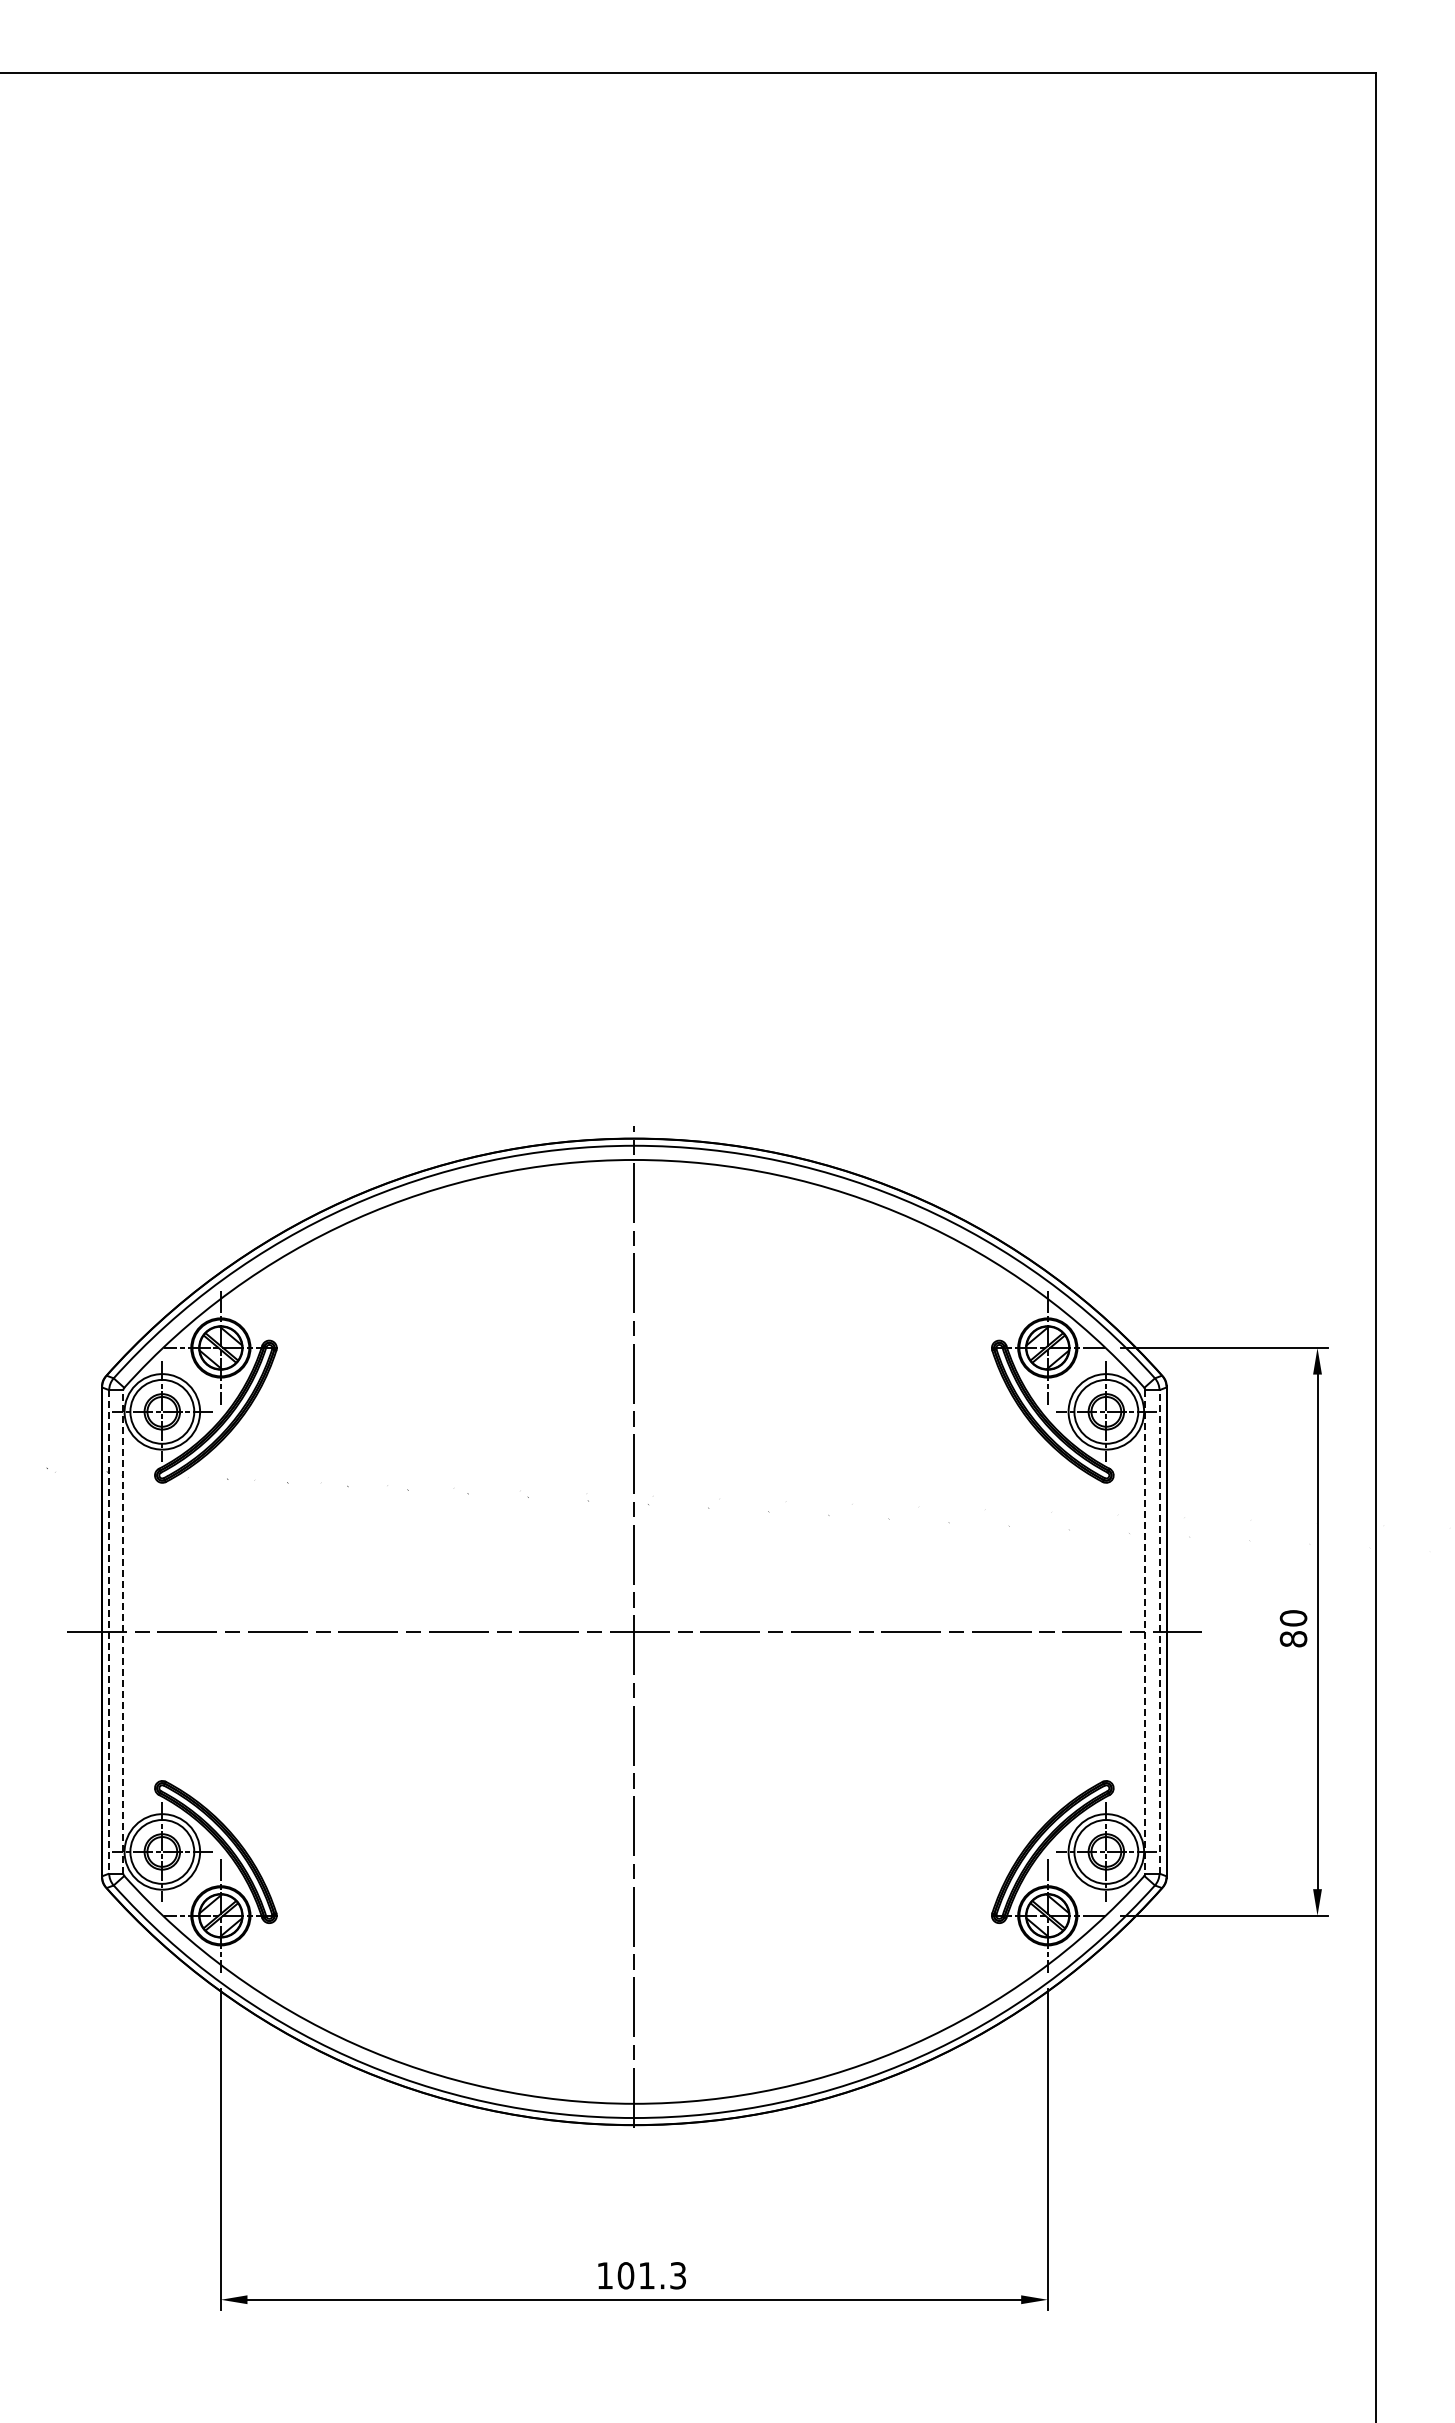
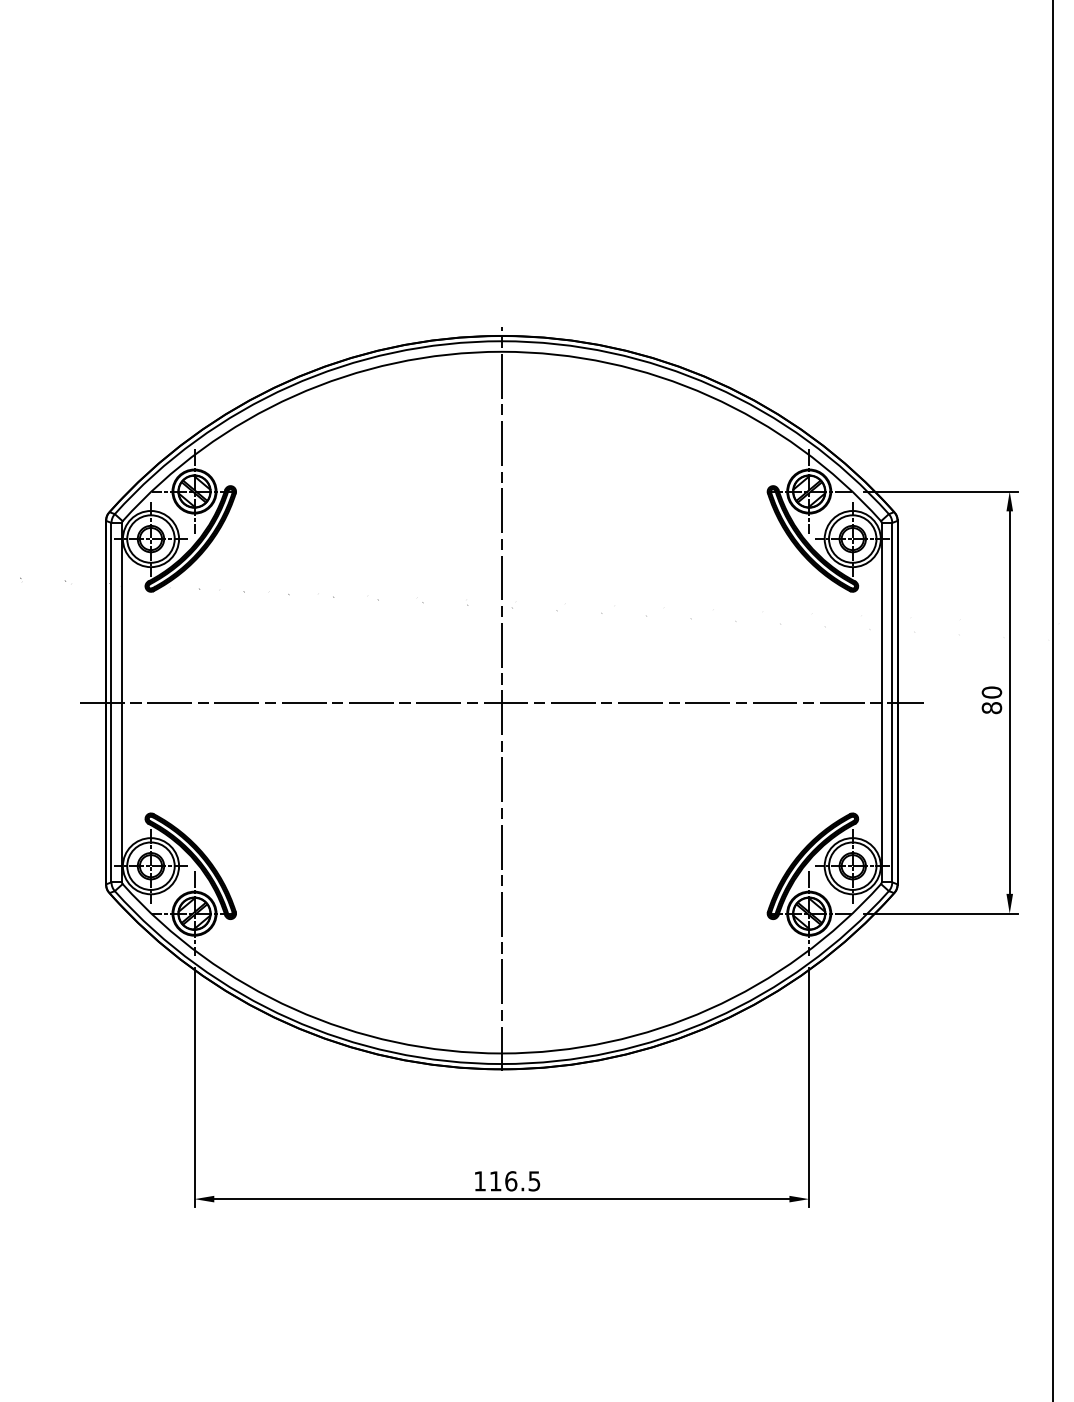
line: (109, 1631) -> (111, 702), dashed -> solid
line: (123, 1631) -> (122, 702), dashed -> solid
line: (1145, 1631) -> (881, 702), dashed -> solid
line: (1159, 1631) -> (892, 702), dashed -> solid
text: (651, 2275) -> (514, 1181), 101.3 -> 116.5

